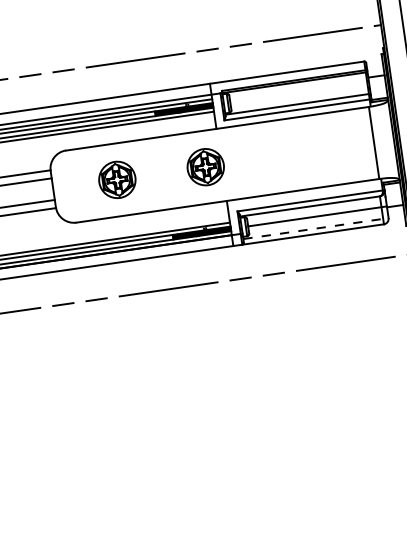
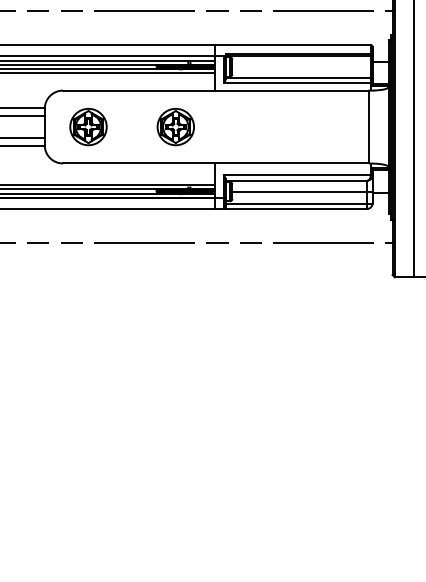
part: (205, 167) -> (175, 127), moved
part: (117, 179) -> (88, 126), moved
line: (316, 228) -> (299, 203), dashed -> solid

